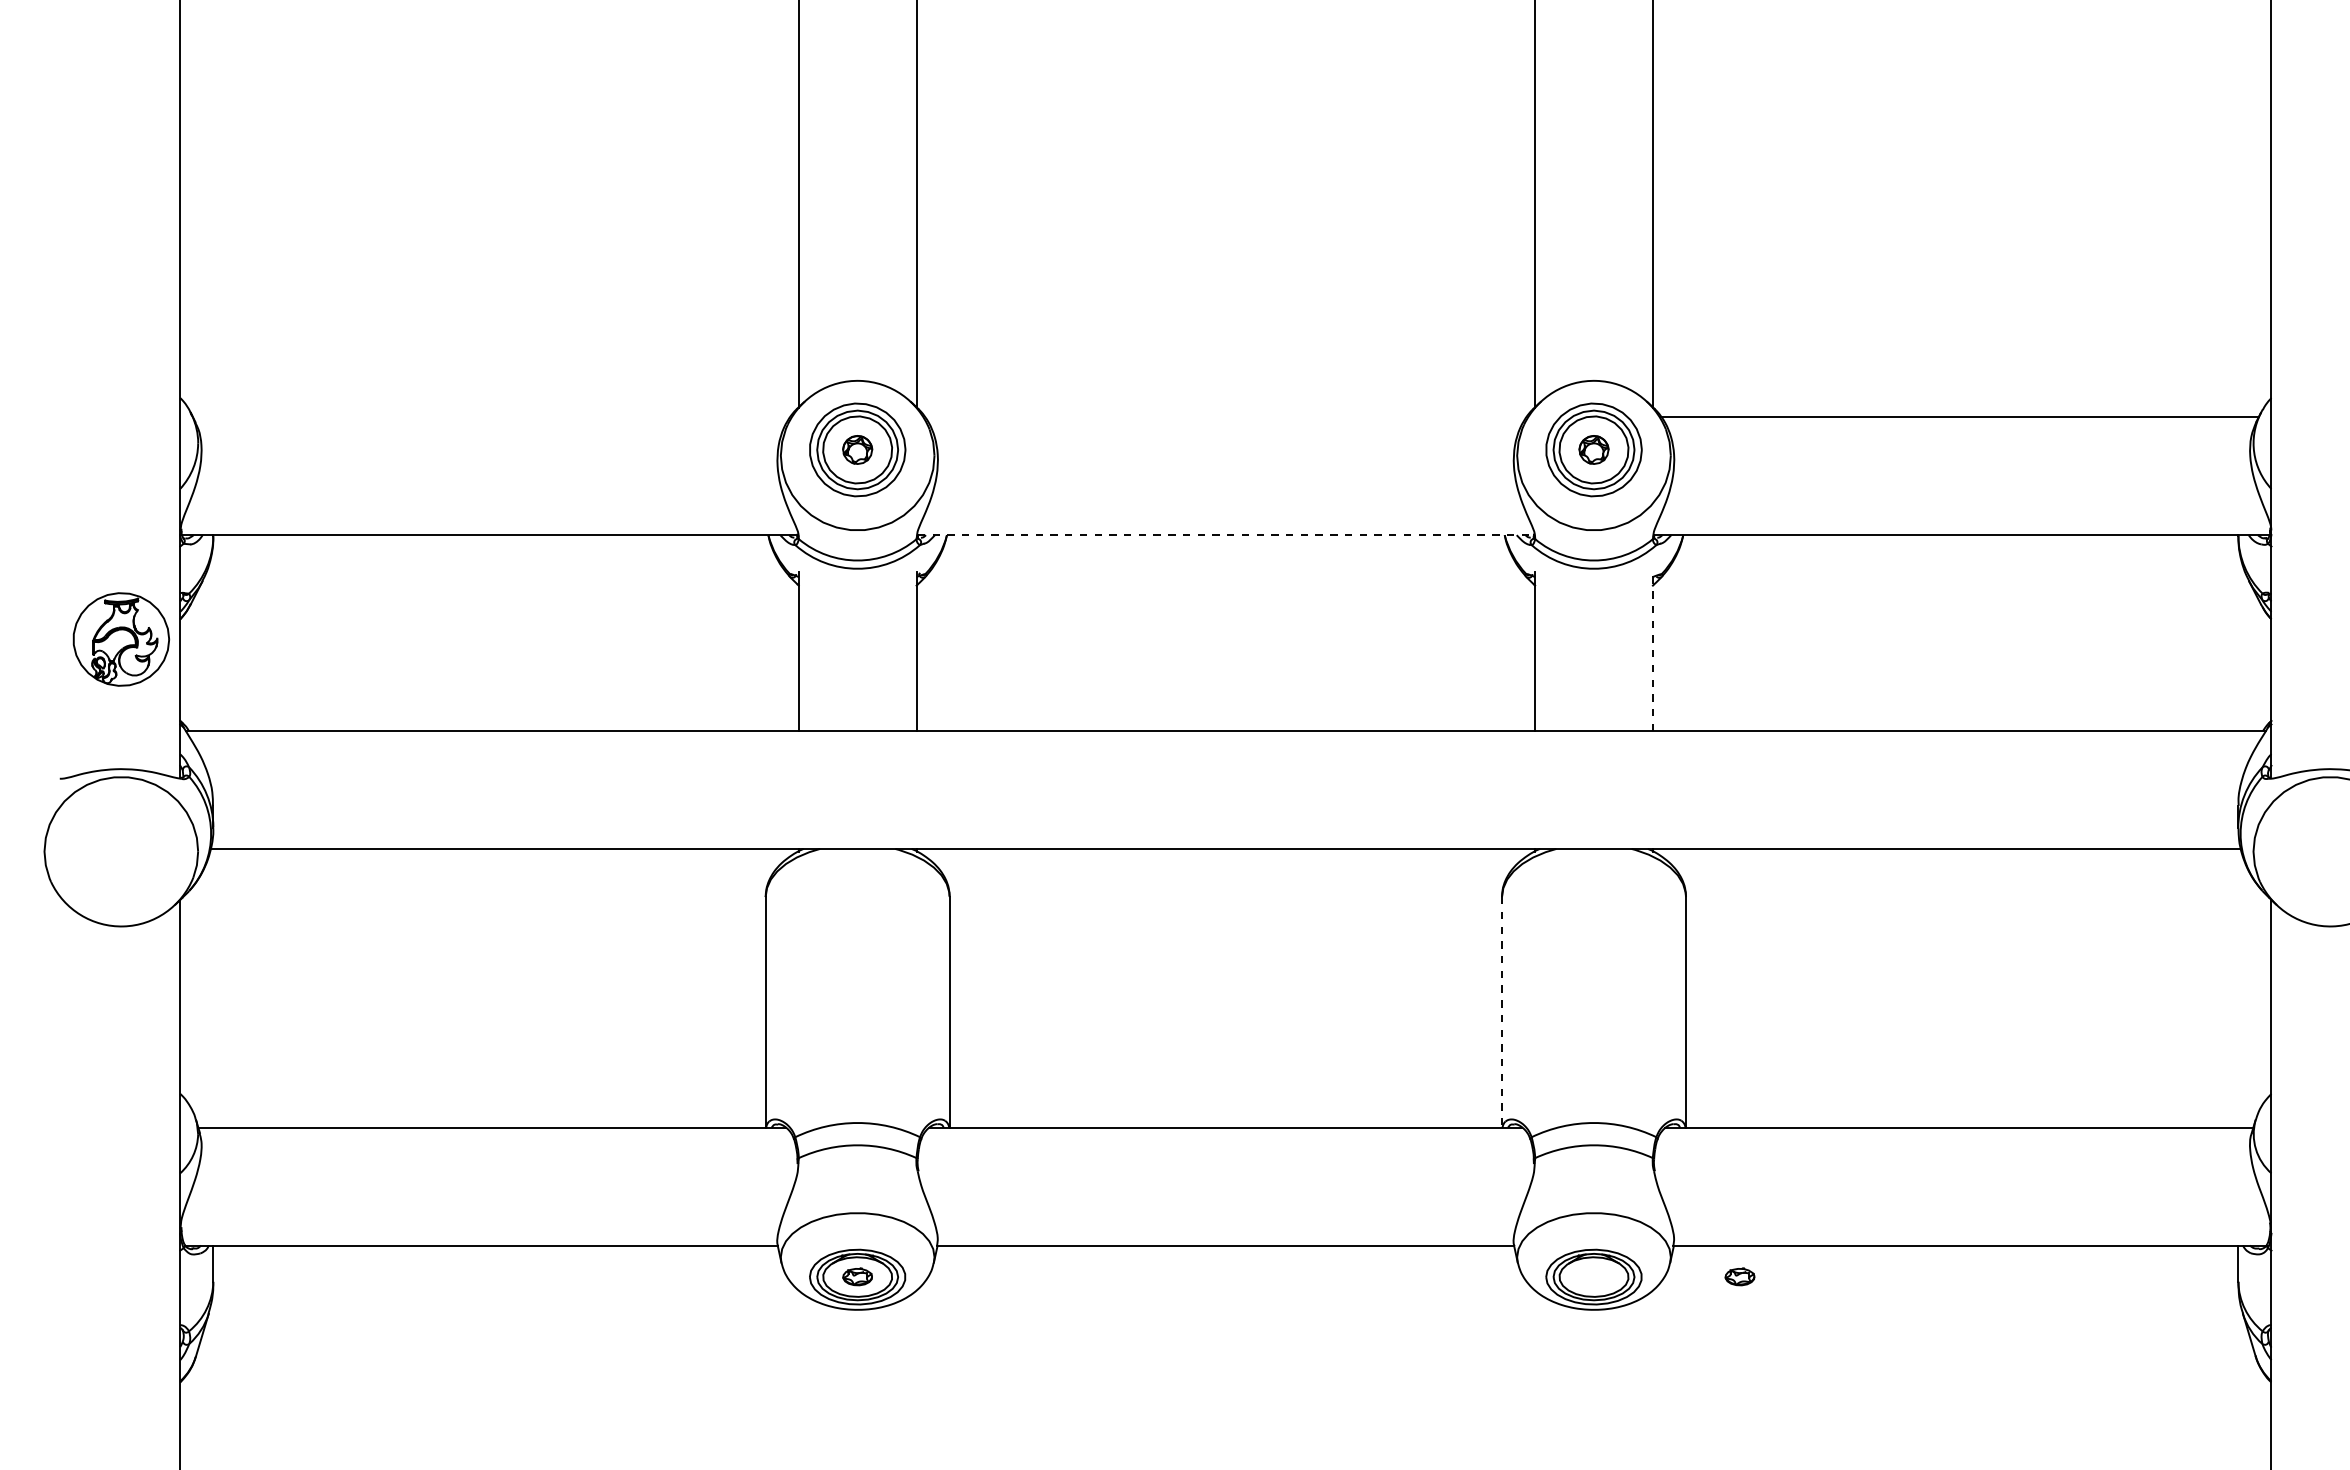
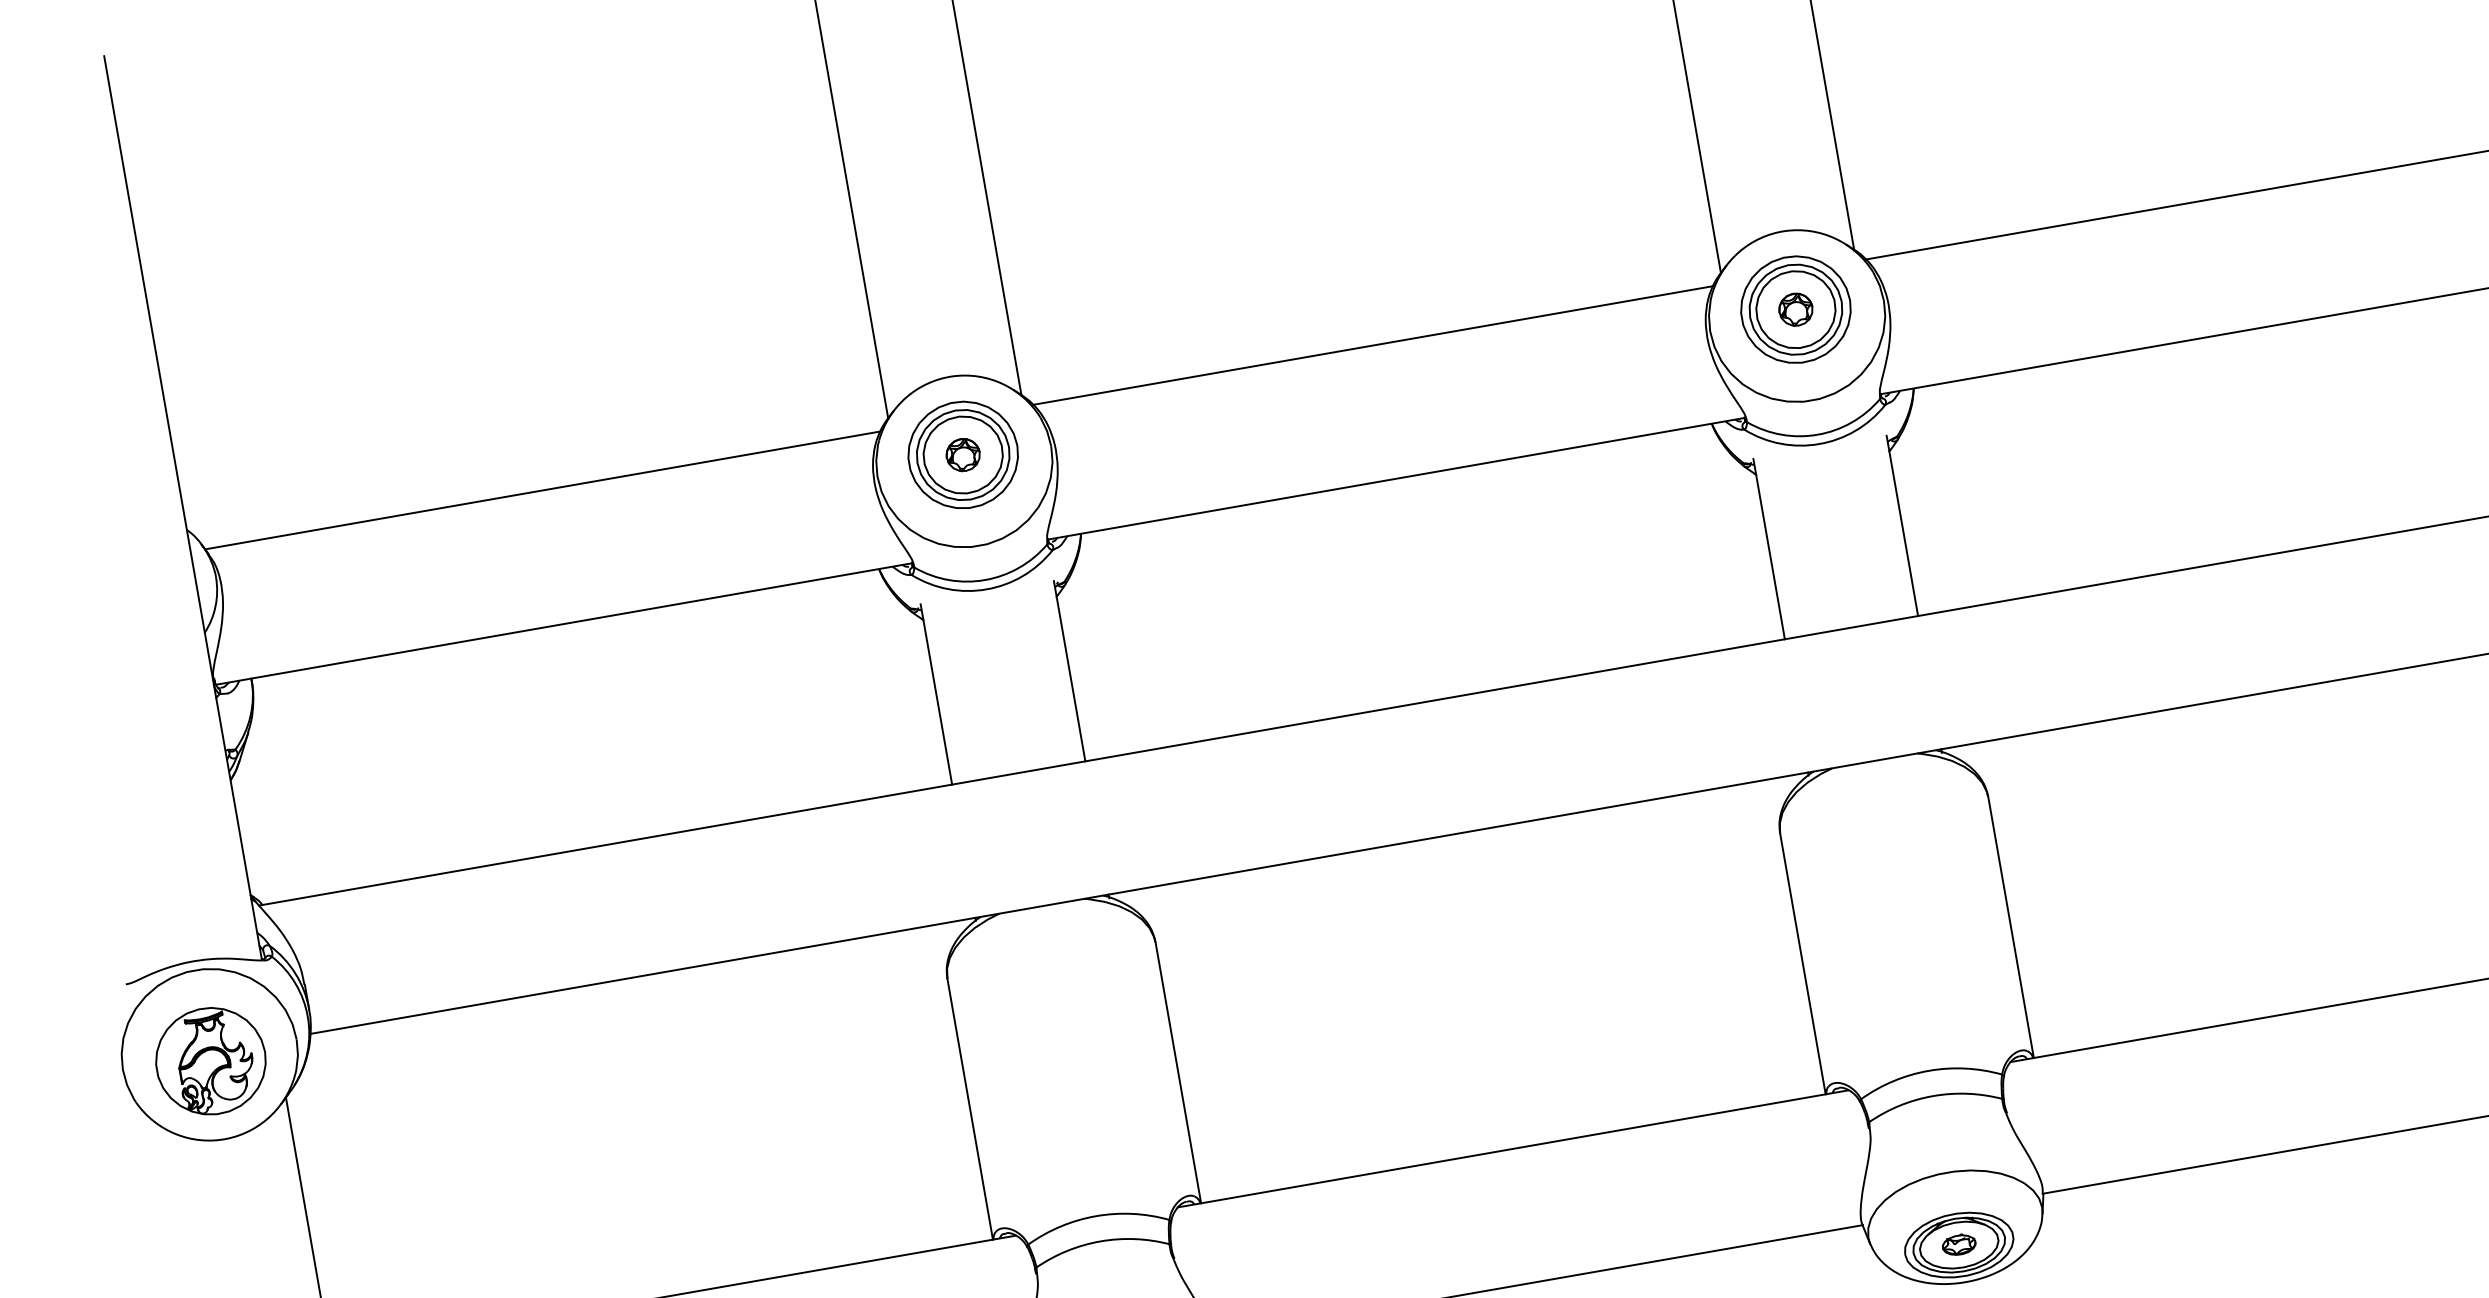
line: (491, 417) -> (542, 490), added
line: (1225, 417) -> (1372, 345), added
line: (1226, 535) -> (1397, 478), dashed -> solid
part: (121, 639) -> (211, 1061), moved
line: (1652, 651) -> (1901, 526), dashed -> solid
line: (1502, 1012) -> (1803, 963), dashed -> solid
part: (1739, 1276) -> (1958, 1244), moved

